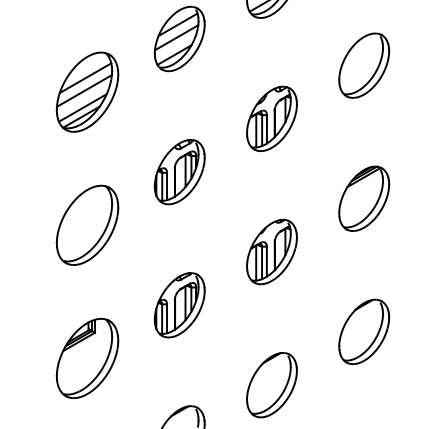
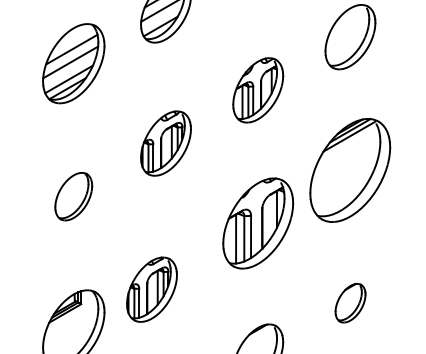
part: (364, 198) -> (350, 169), size x1.6
part: (87, 224) -> (73, 195), size x0.6
part: (271, 251) -> (257, 222), size x1.4
part: (179, 305) -> (151, 289), moved
part: (364, 331) -> (350, 302), size x0.6

